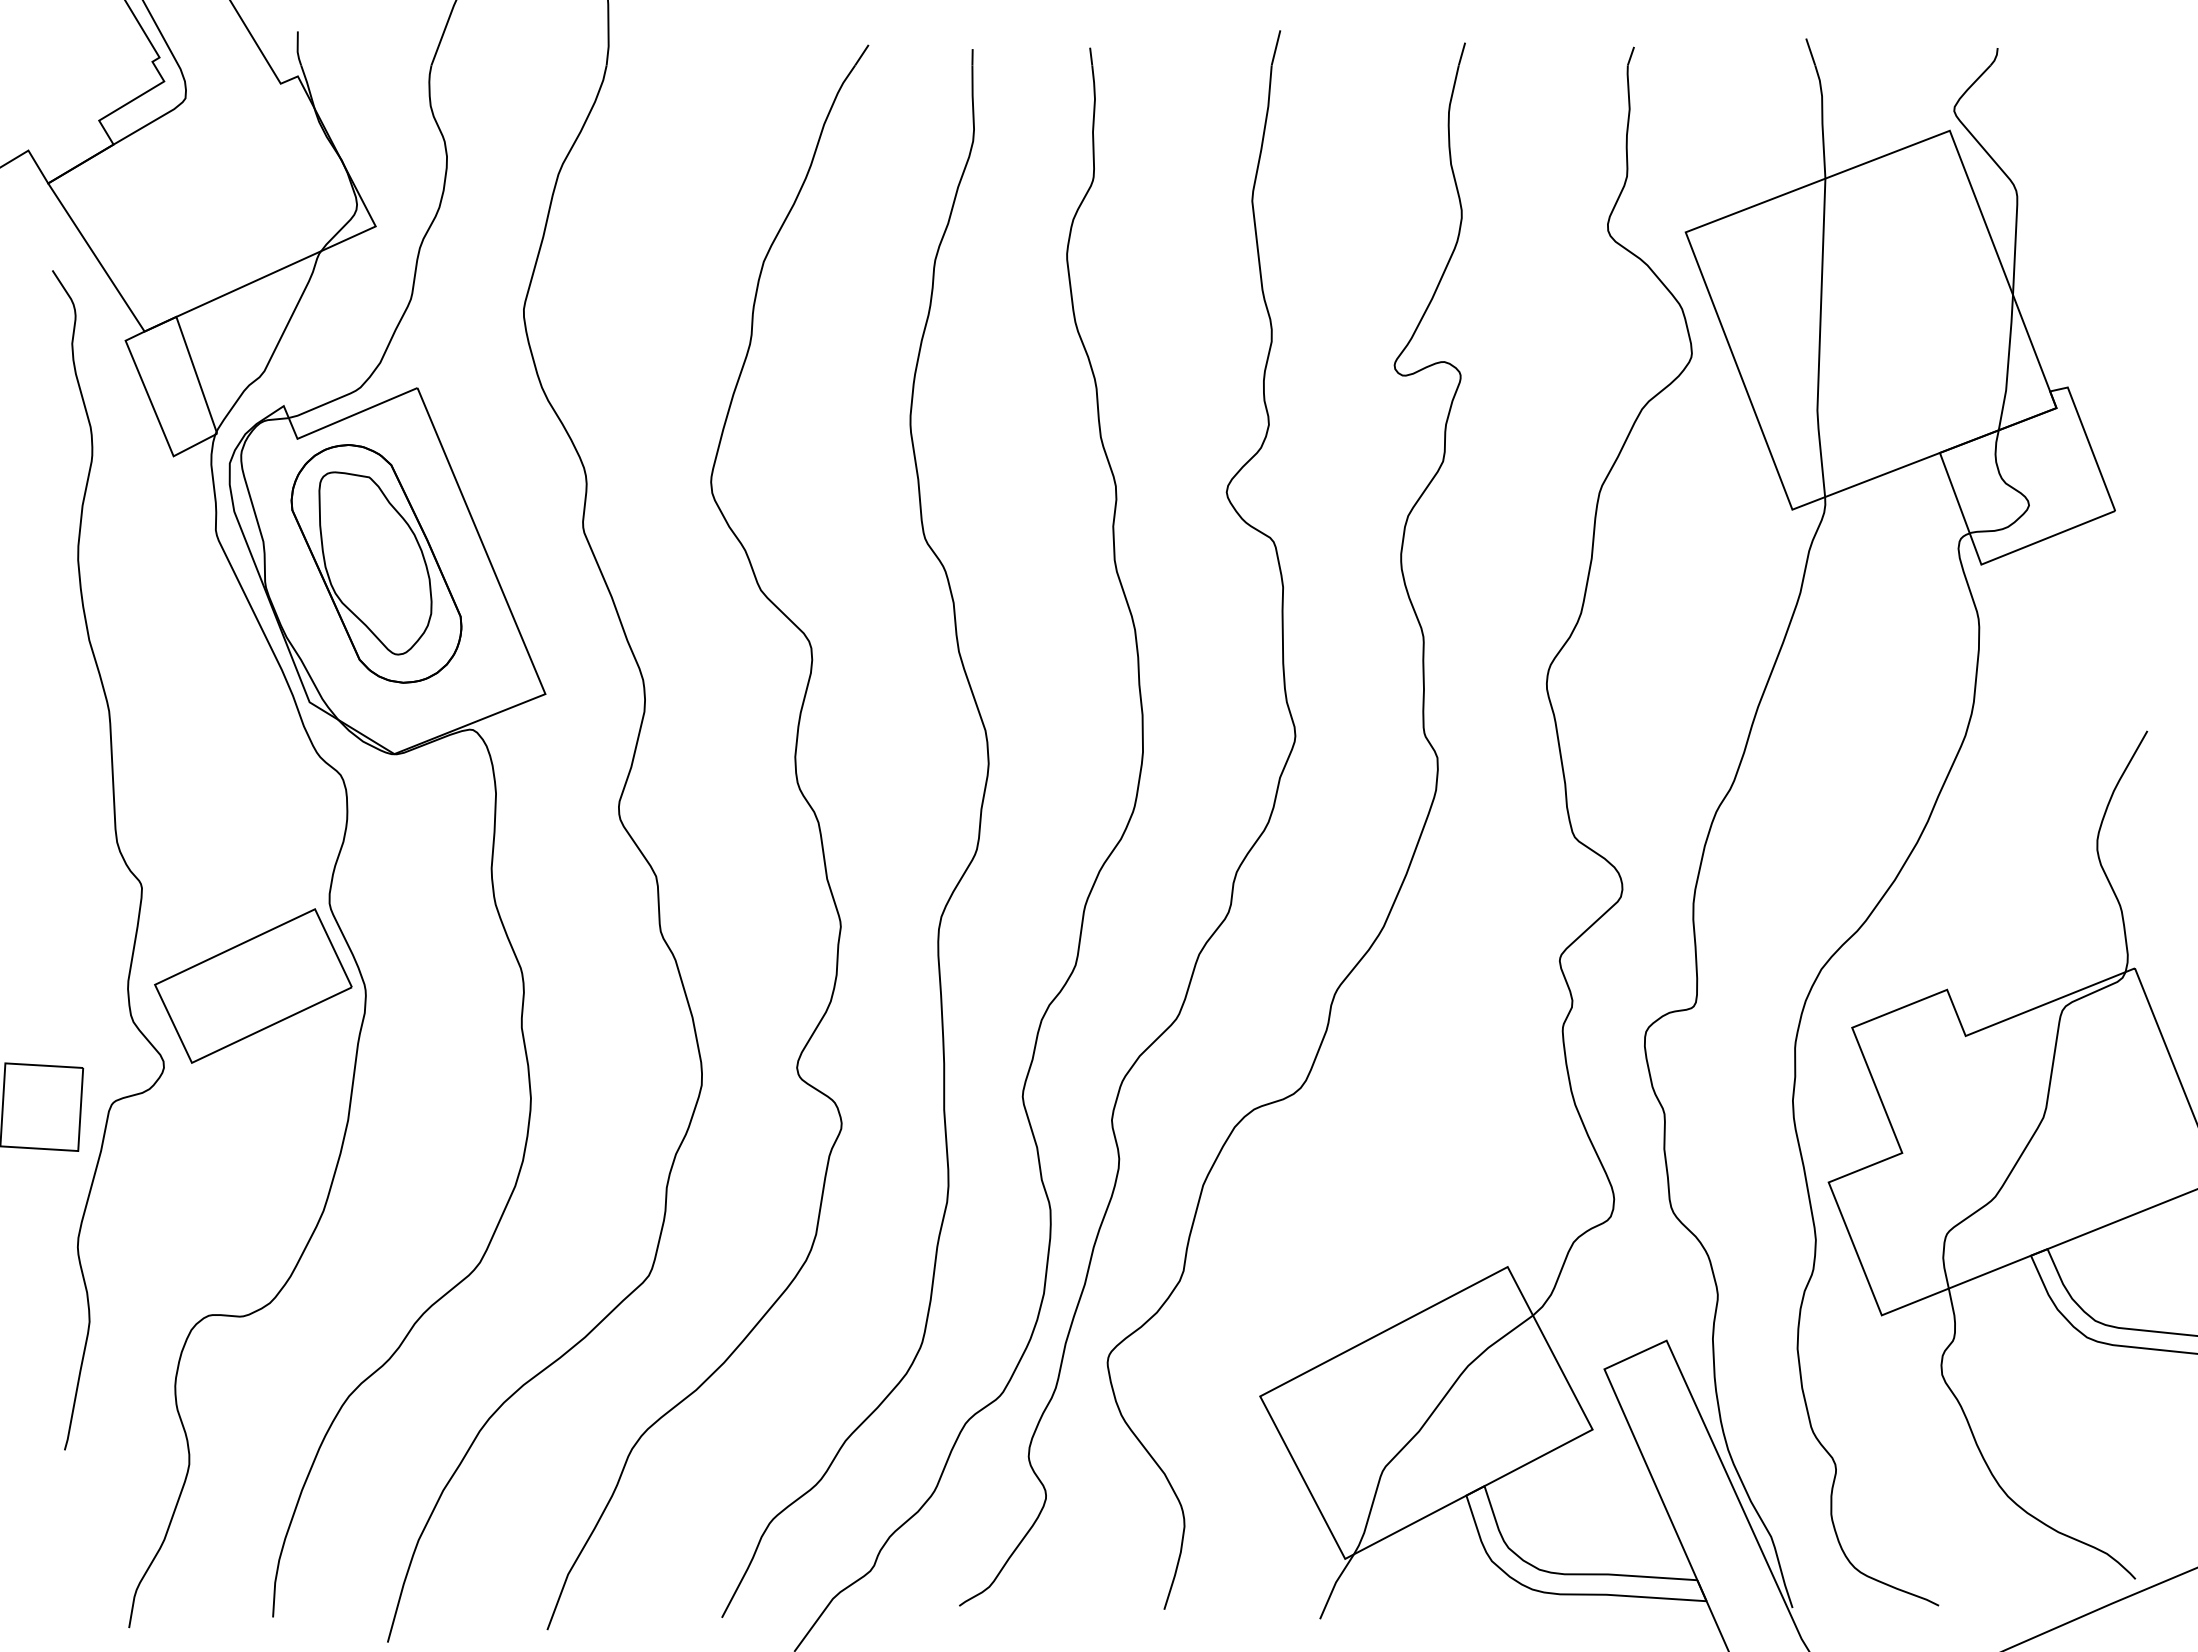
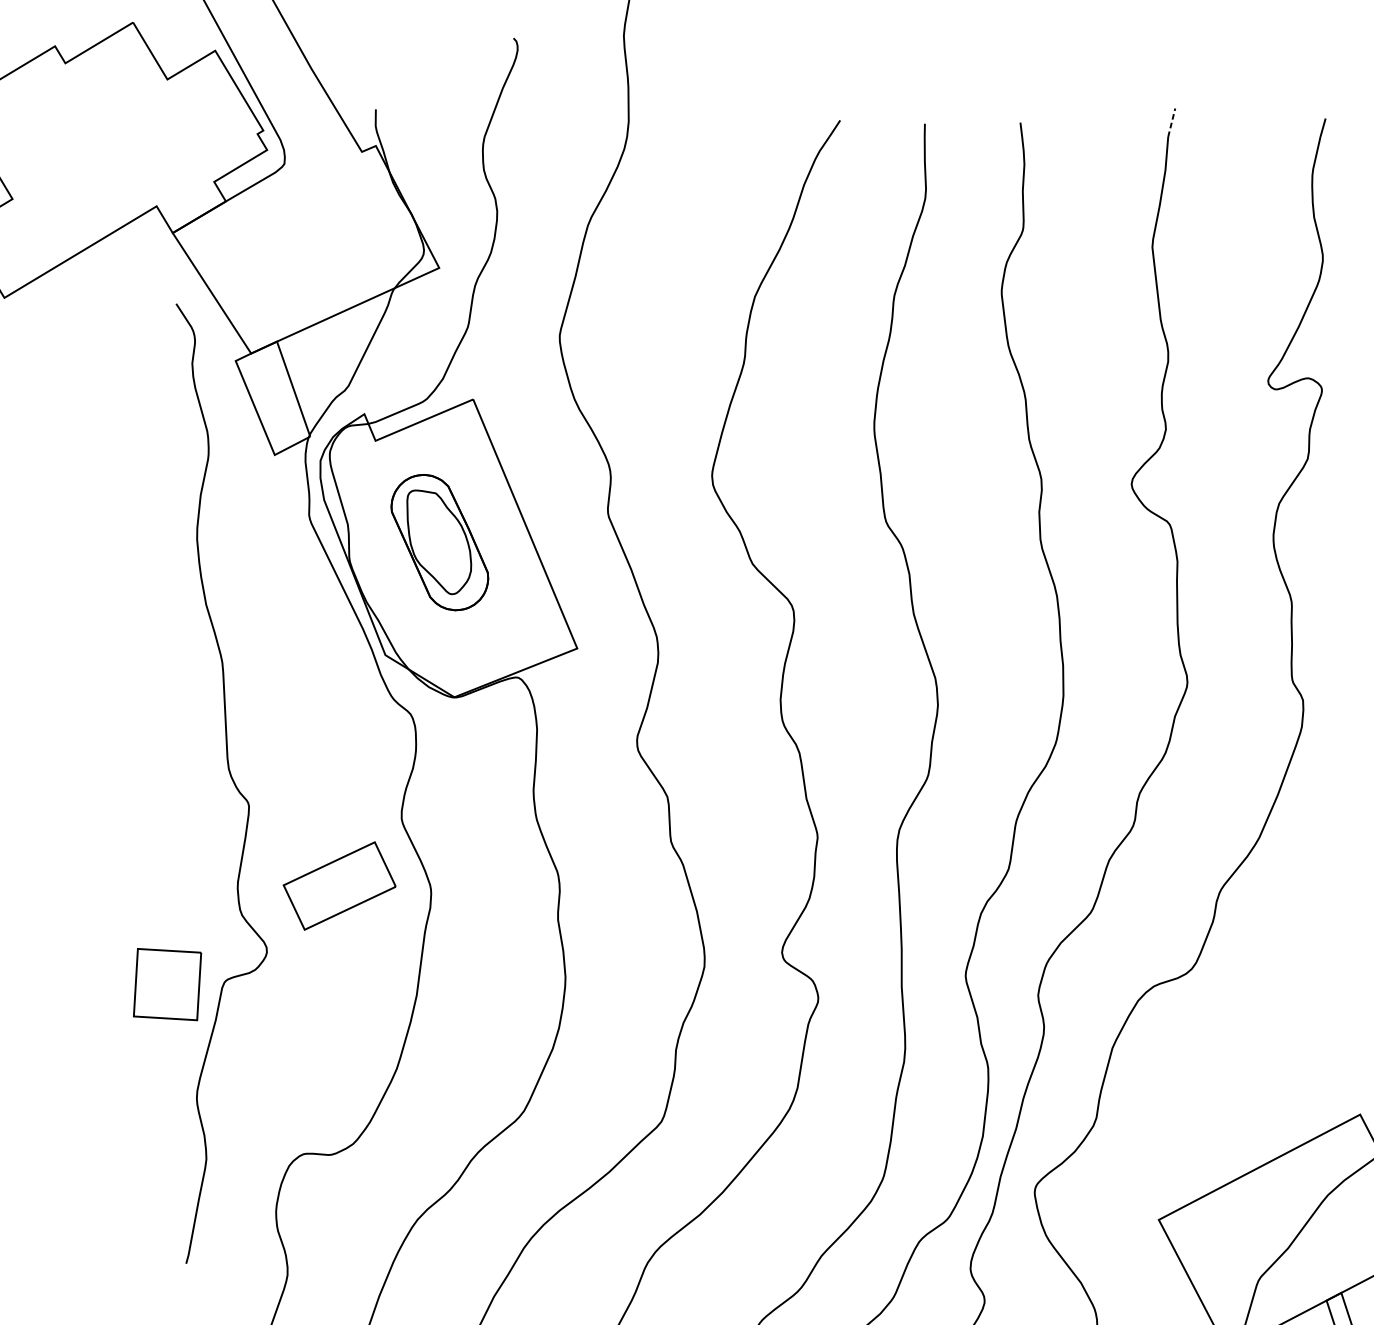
line: (1276, 47) -> (1172, 122), solid -> dashed
part: (376, 563) -> (439, 542), size x0.7
part: (253, 985) -> (339, 885), size x0.7

